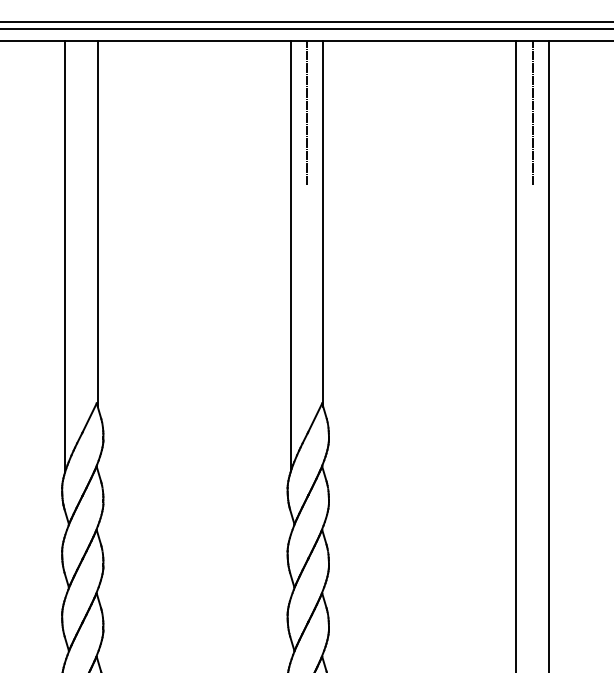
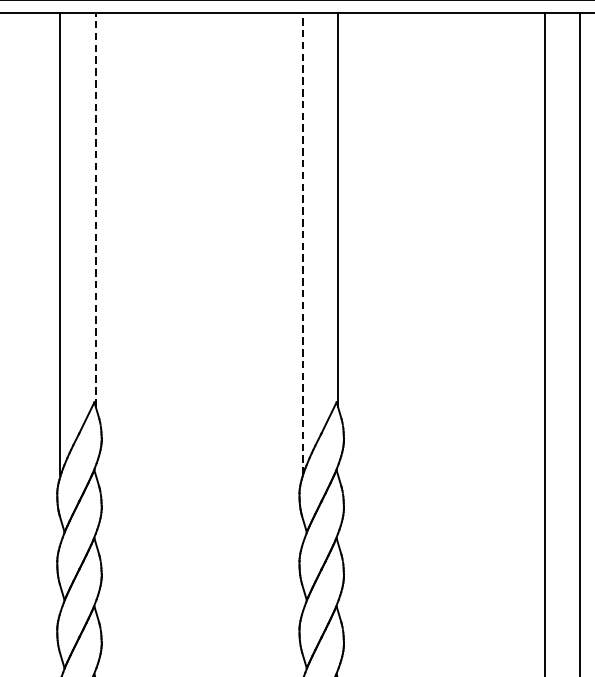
line: (307, 112) -> (320, 89), removed
line: (532, 112) -> (562, 89), removed
line: (97, 223) -> (95, 209), solid -> dashed
line: (290, 255) -> (302, 243), solid -> dashed

